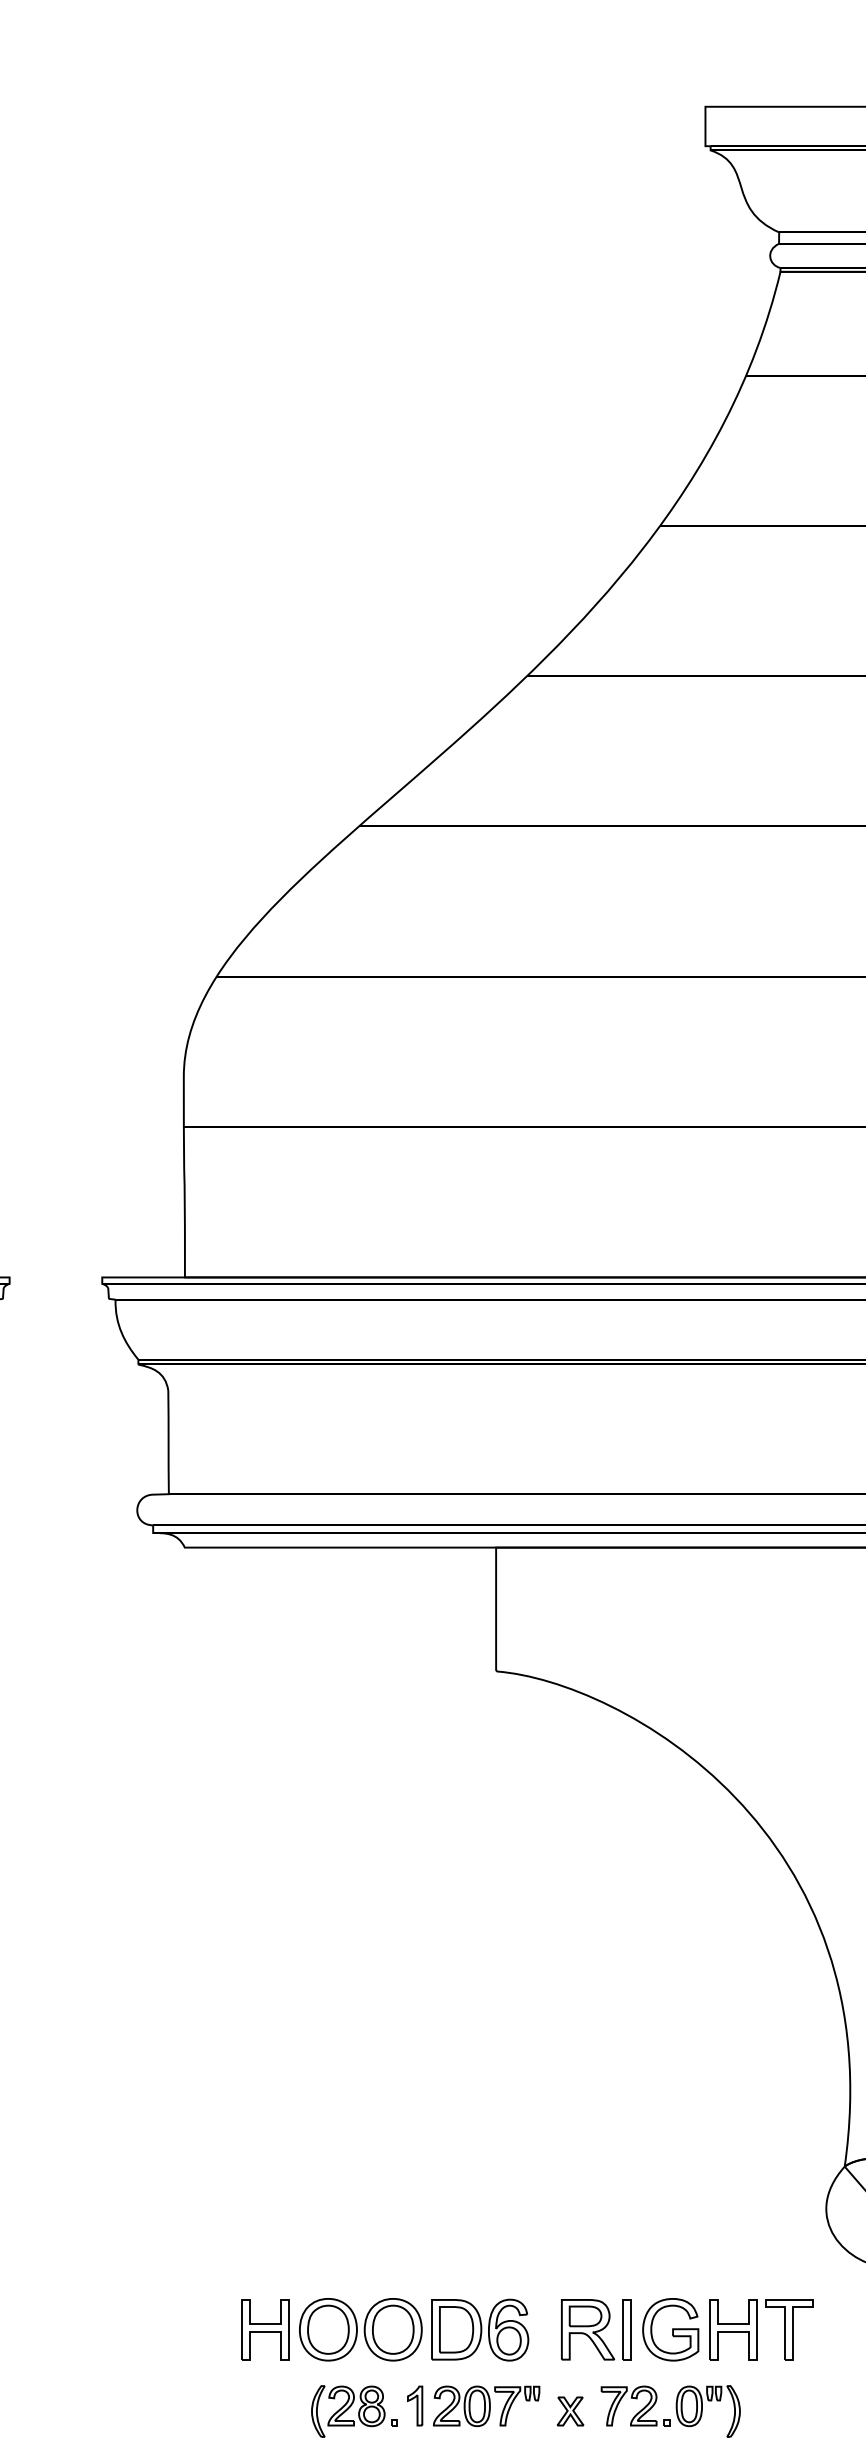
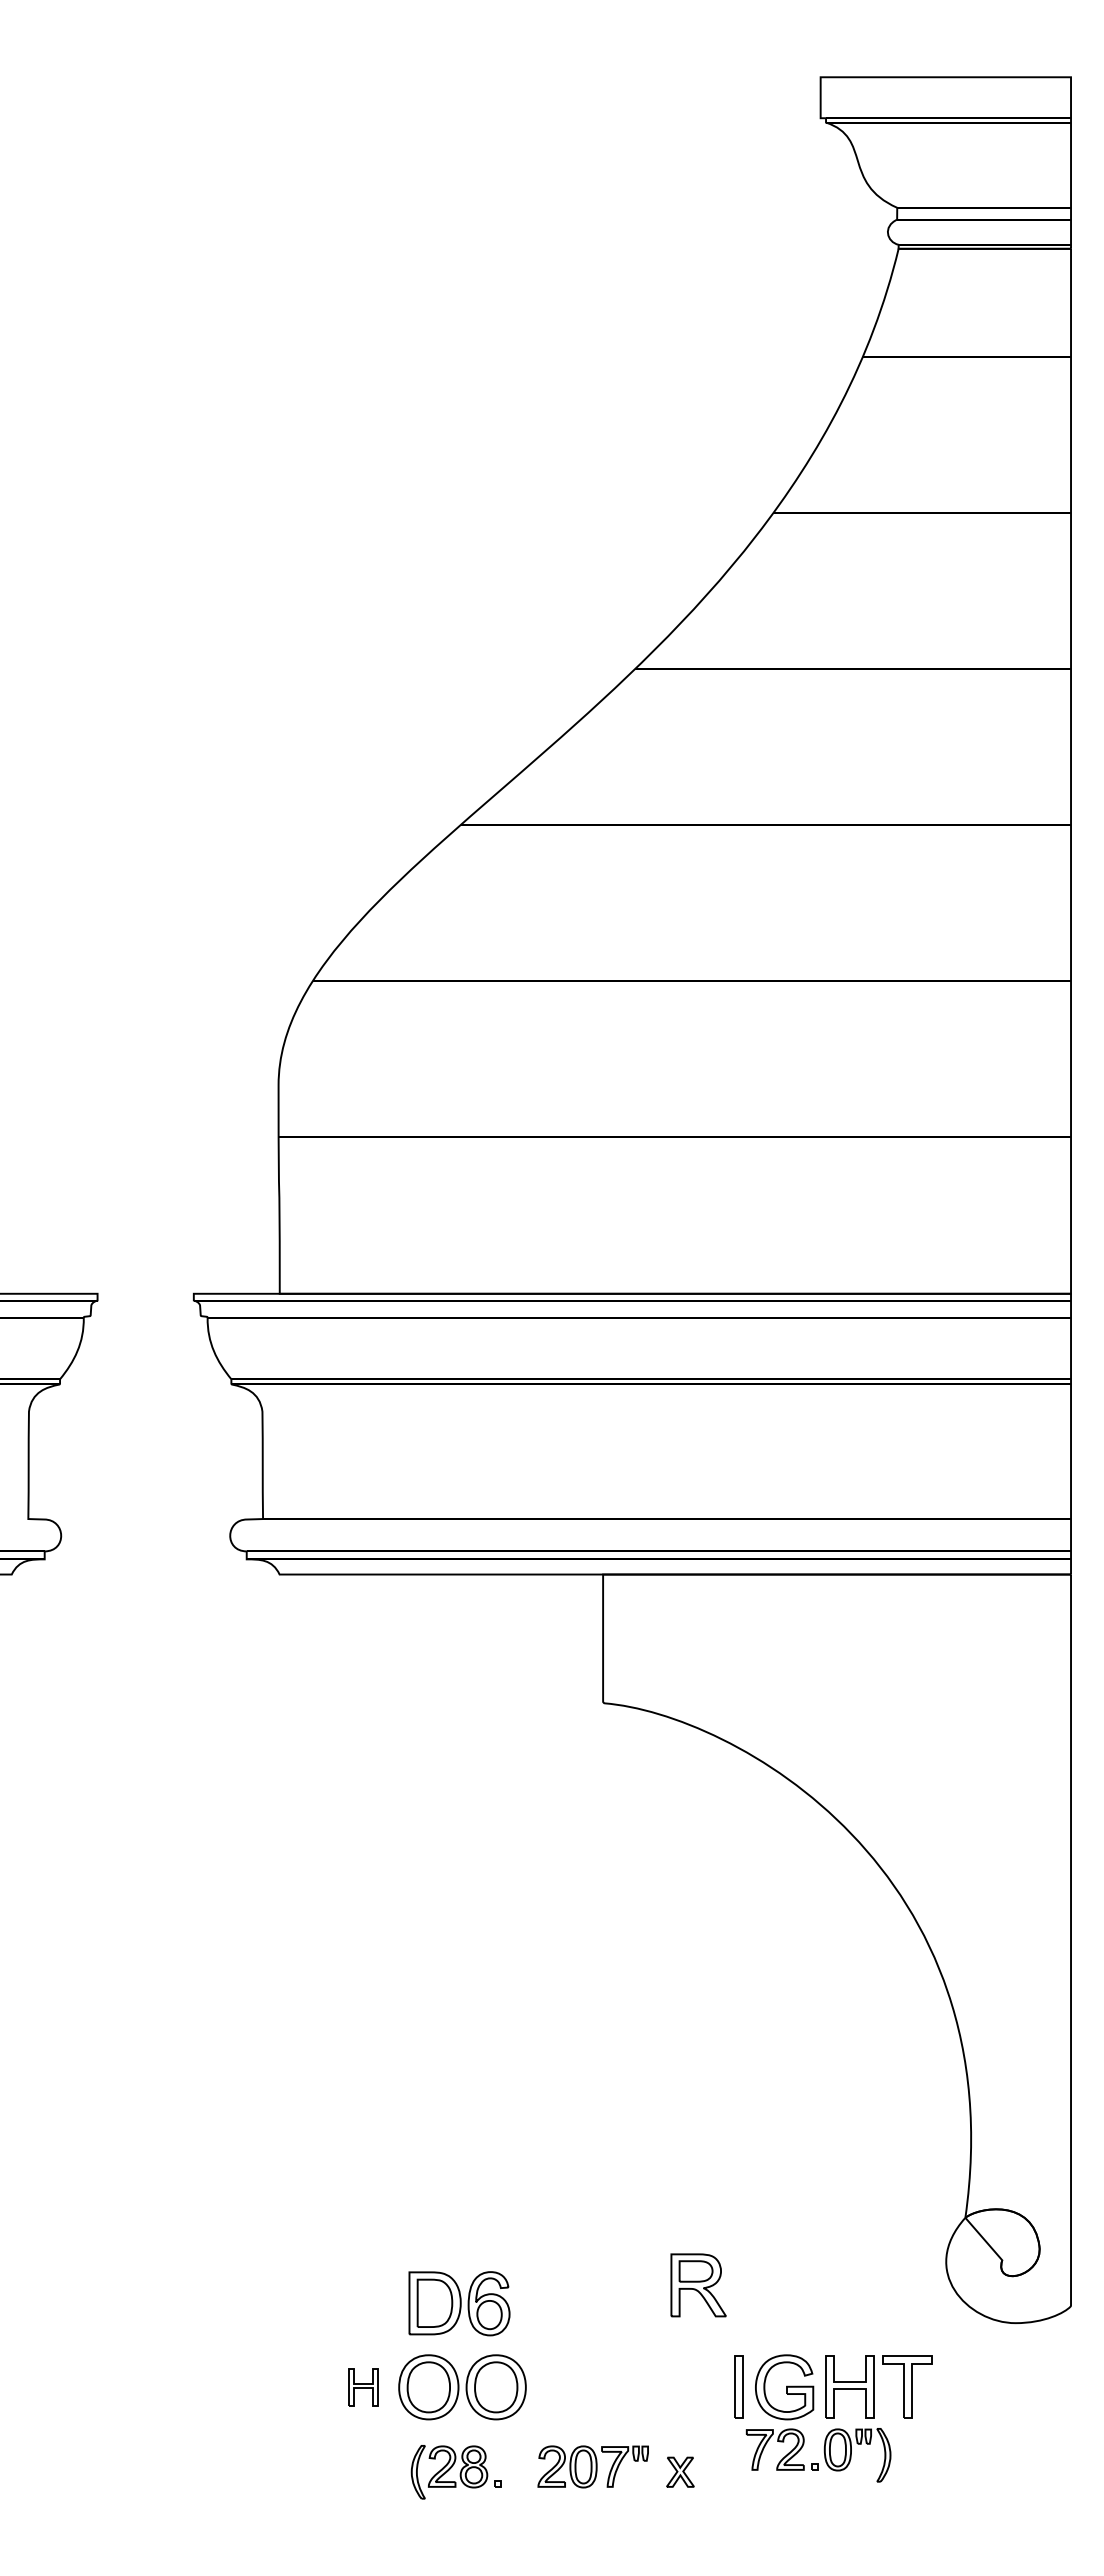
part: (265, 2328) -> (363, 2386), size x0.6
part: (480, 2329) -> (459, 2303), moved
part: (587, 2329) -> (698, 2285), moved
part: (414, 2405) -> (518, 2466), removed
part: (670, 2411) -> (818, 2455), moved

